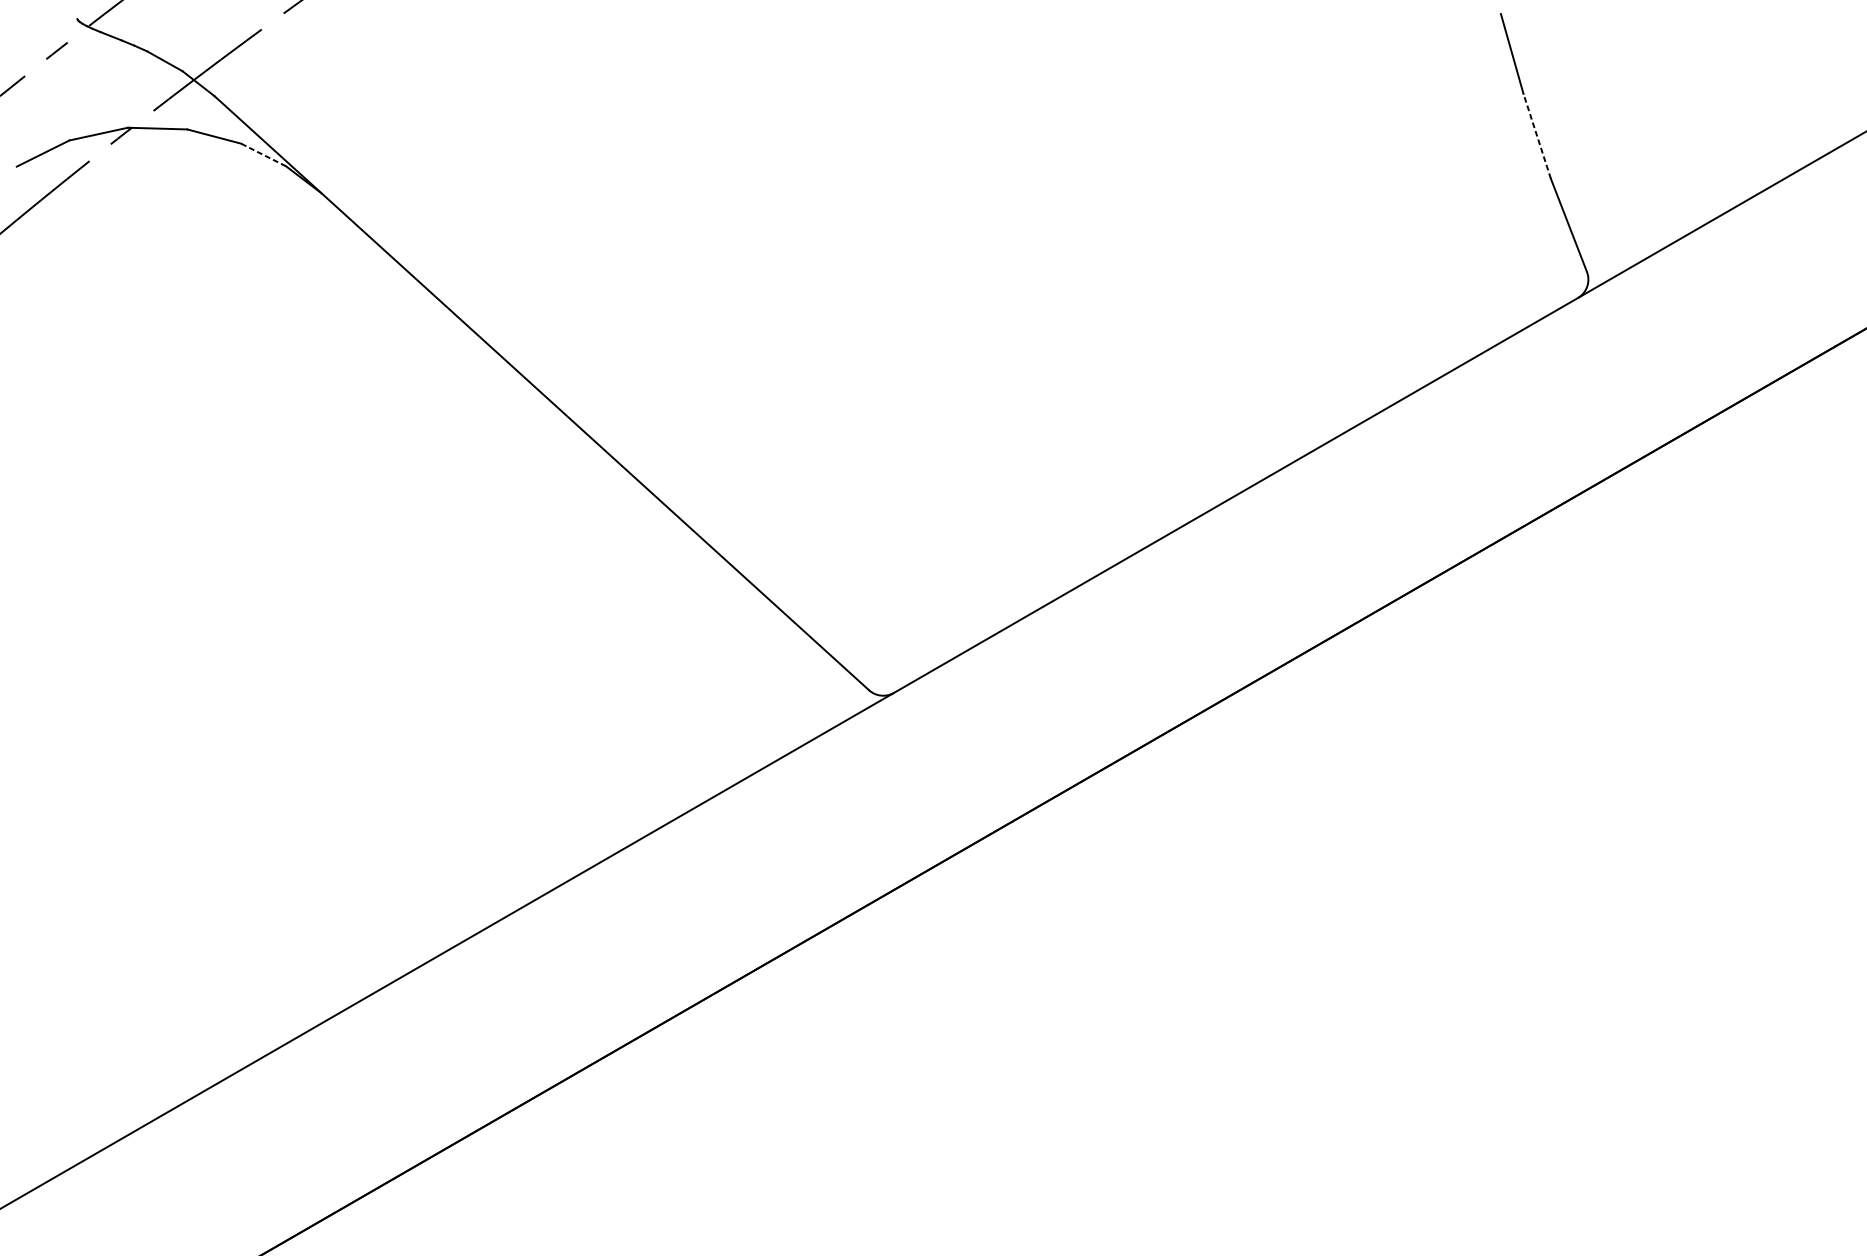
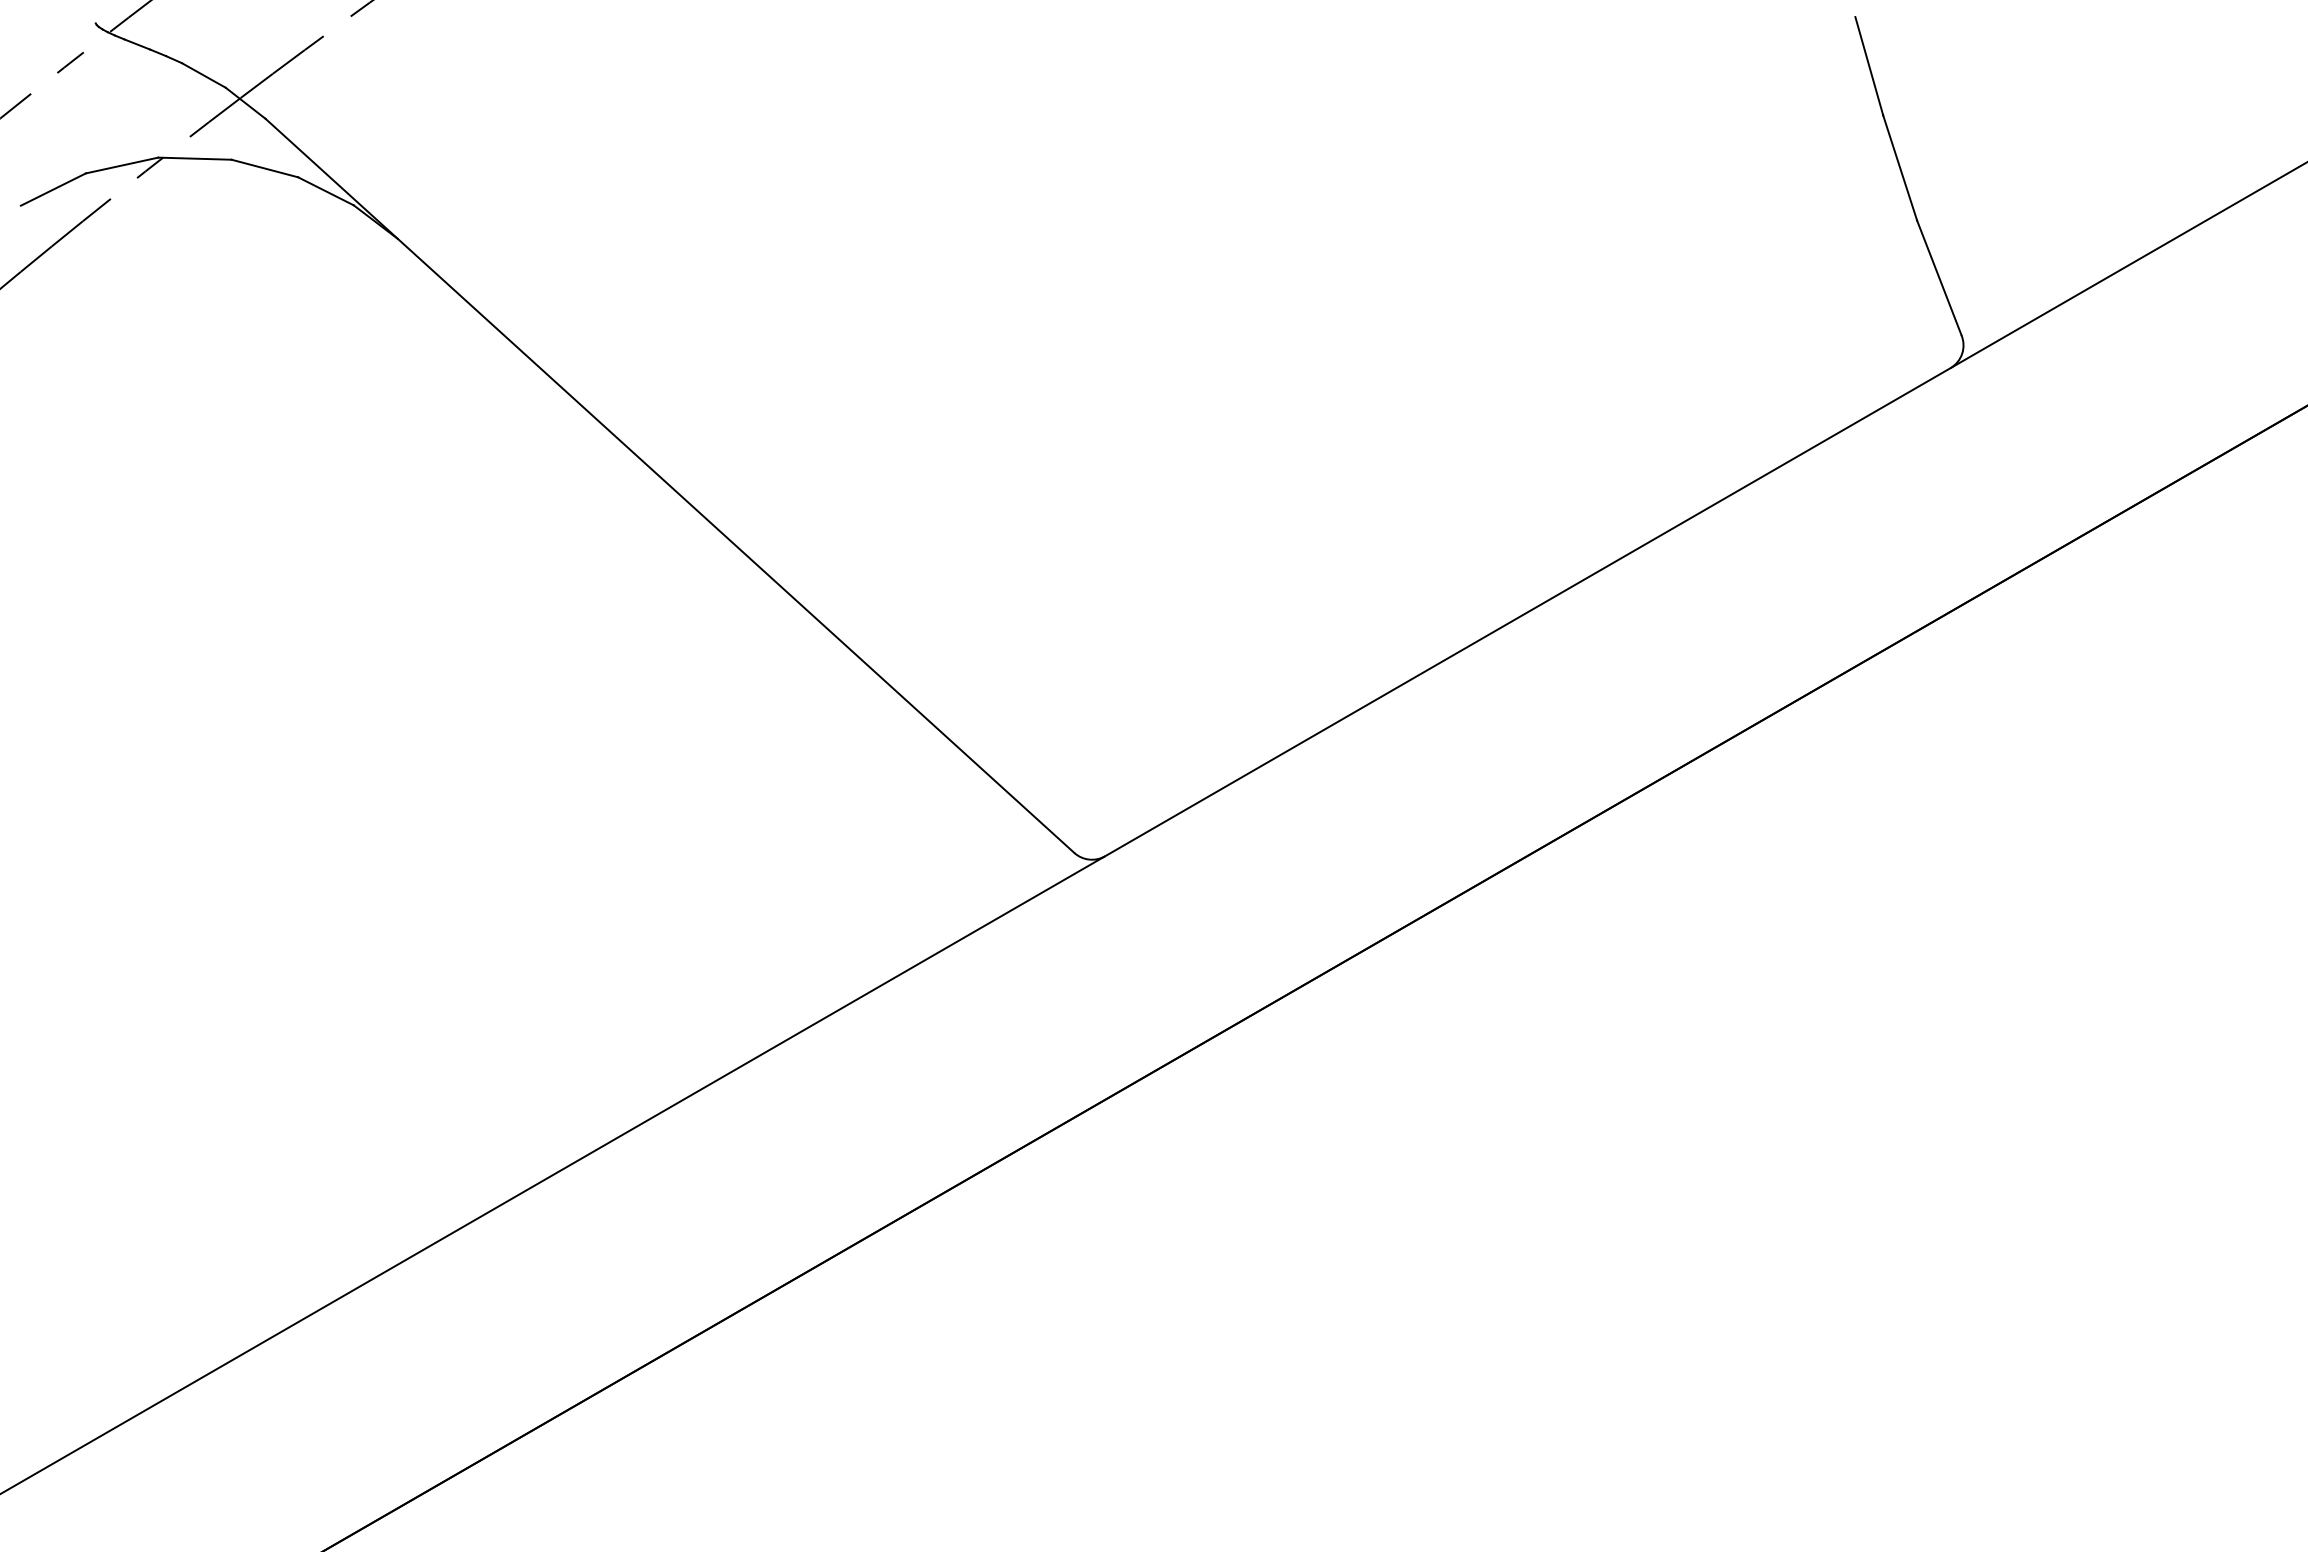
line: (1537, 135) -> (1900, 167), dashed -> solid
line: (263, 155) -> (325, 191), dashed -> solid

